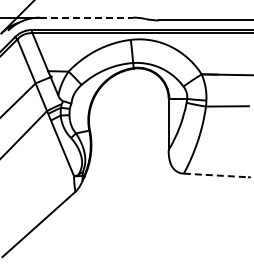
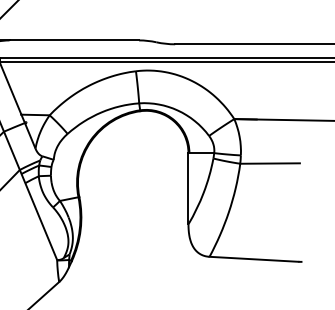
line: (86, 17) -> (74, 40), dashed -> solid
line: (216, 175) -> (254, 259), dashed -> solid

